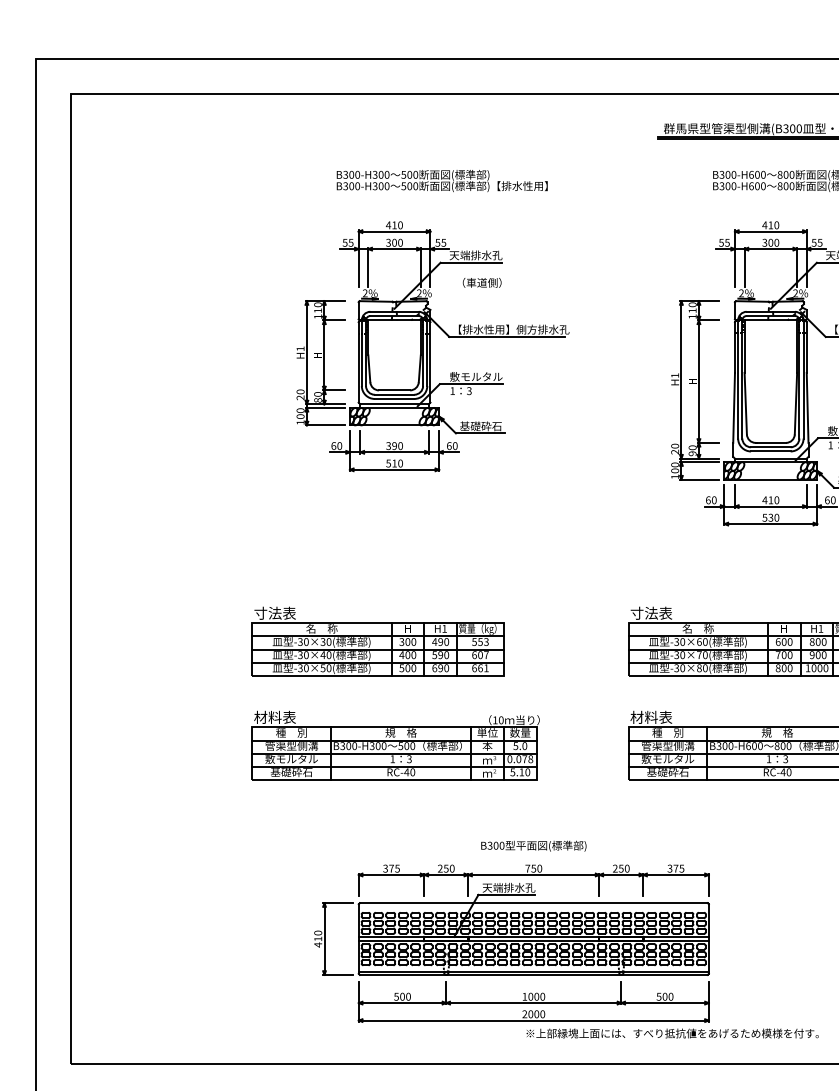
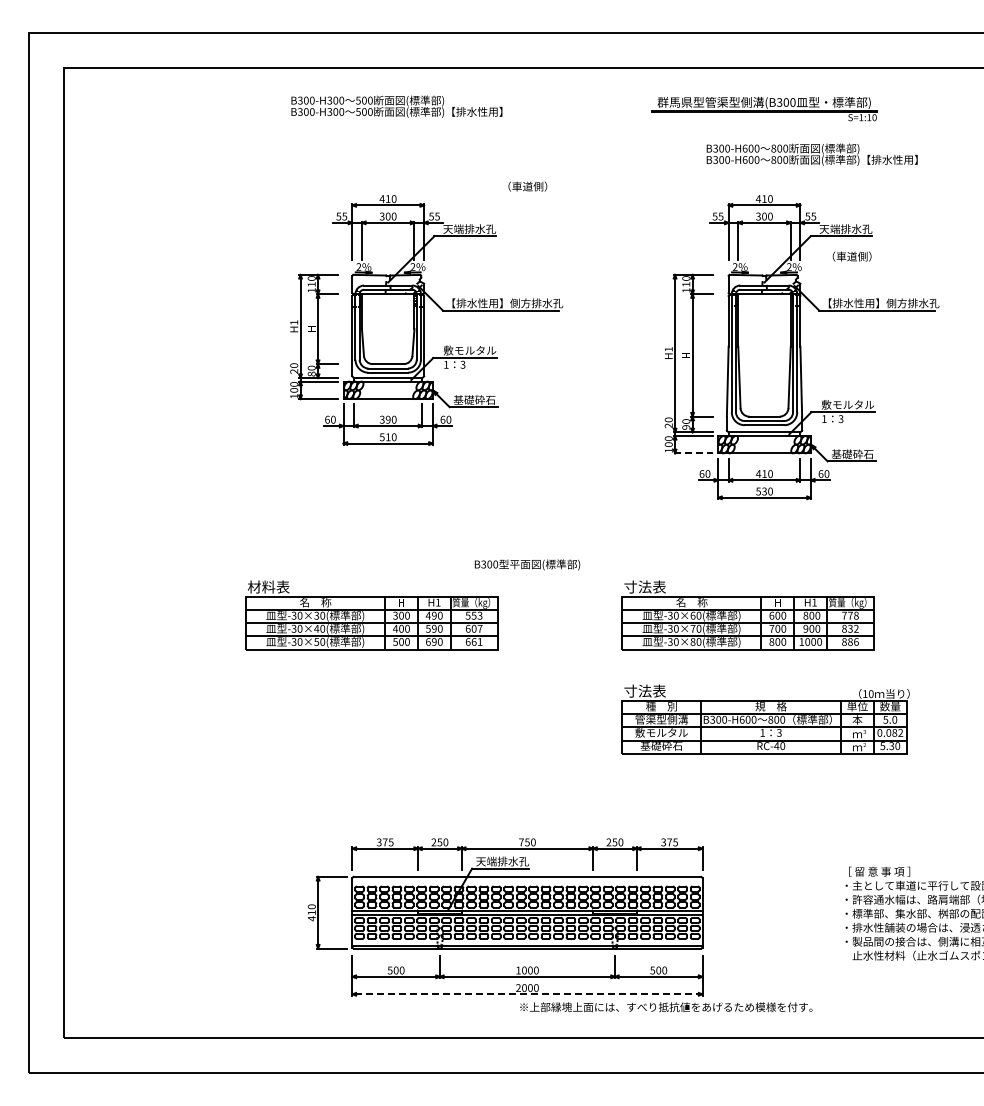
text: (441, 180) -> (396, 106), moved
text: (481, 282) -> (527, 186), moved
line: (699, 479) -> (693, 453), solid -> dashed
text: (267, 612) -> (261, 586), 寸法表 -> 材料表
text: (643, 716) -> (637, 690), 材料表 -> 寸法表
part: (395, 745) -> (389, 719), removed
text: (533, 845) -> (527, 564), moved
line: (532, 1020) -> (526, 994), solid -> dashed

